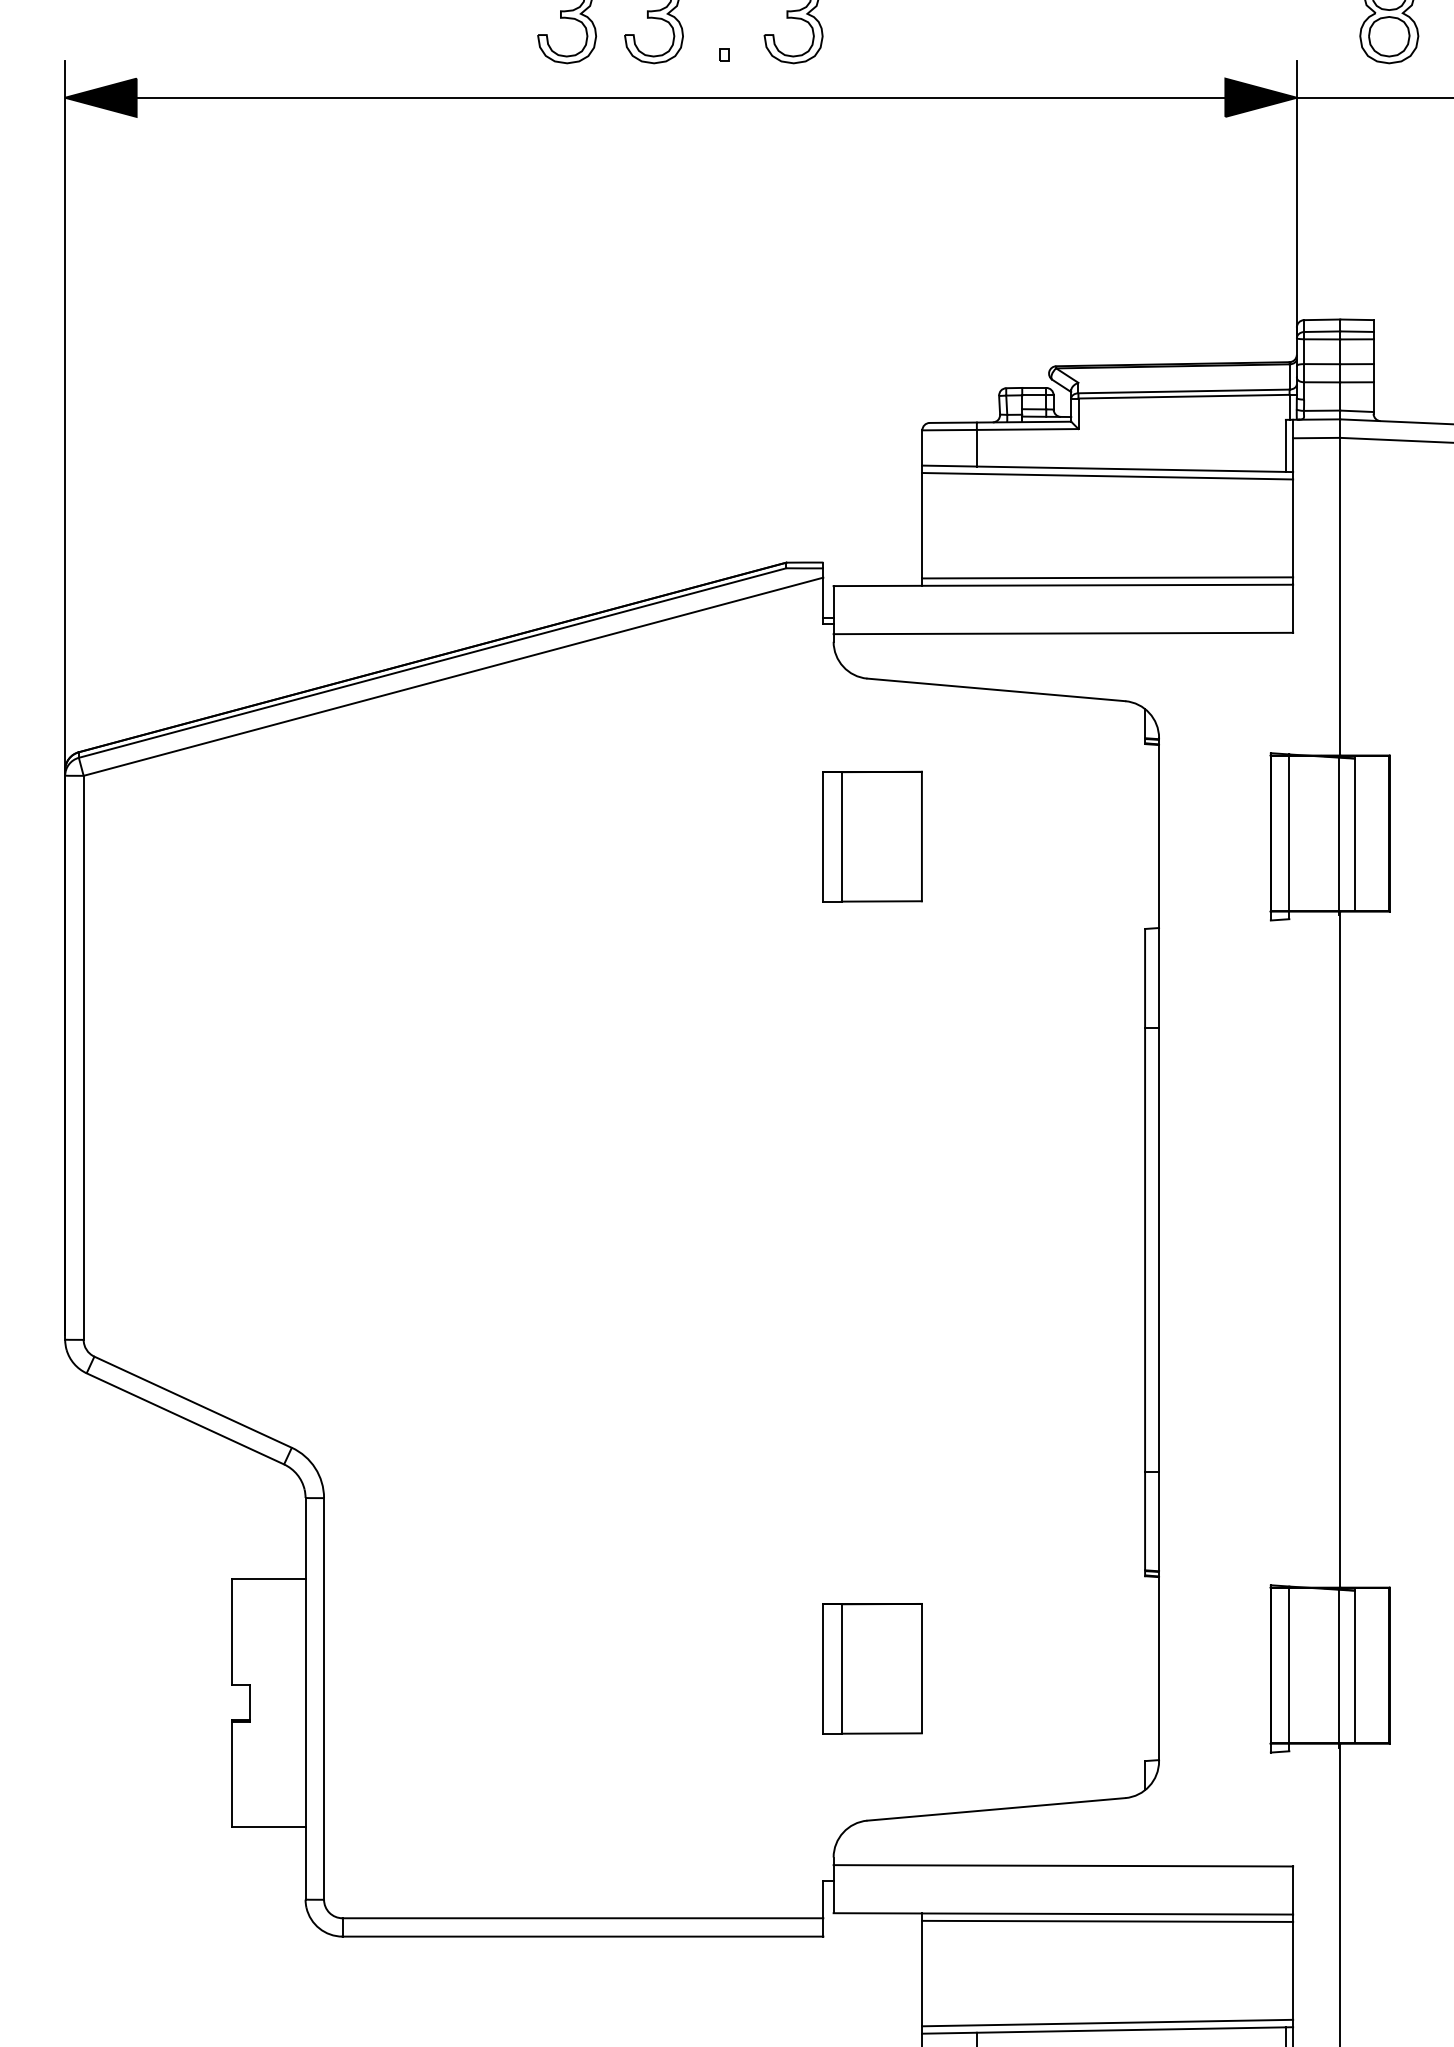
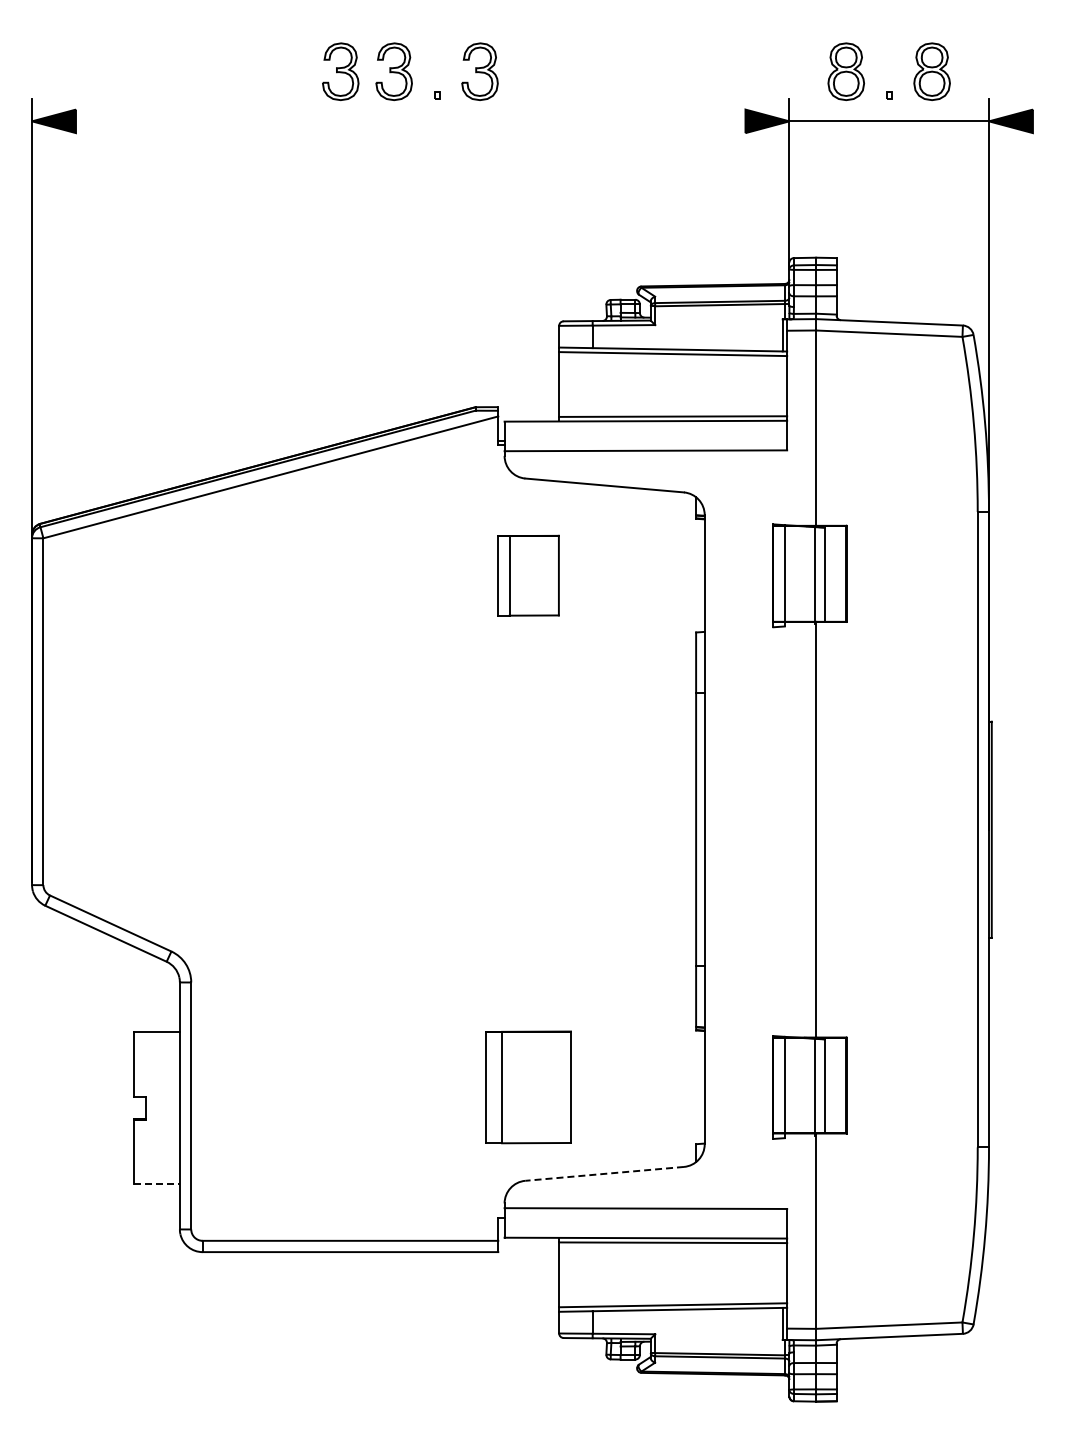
line: (680, 97) -> (410, 121), removed
part: (872, 1668) -> (528, 1087), size x1.4
line: (996, 1808) -> (604, 1173), solid -> dashed
line: (269, 1826) -> (157, 1184), solid -> dashed

